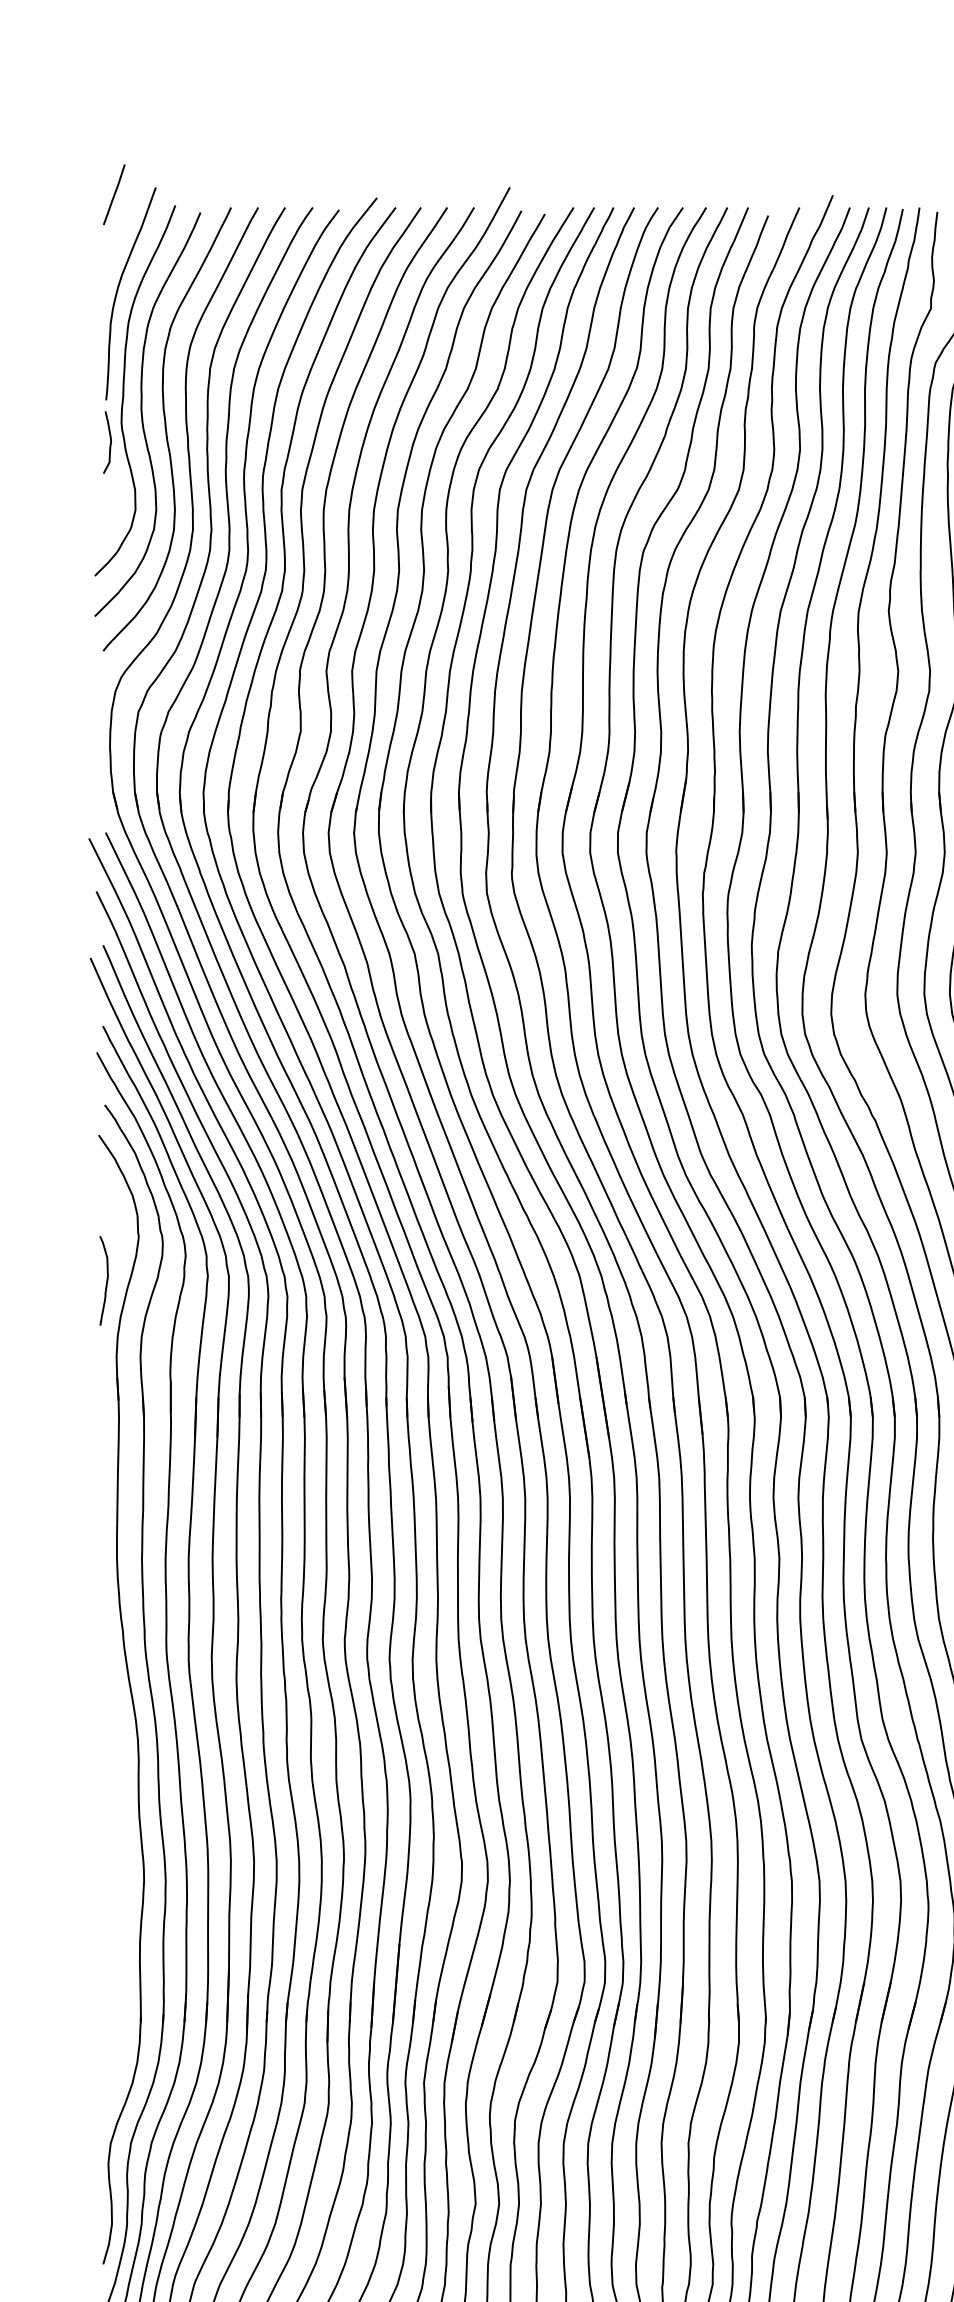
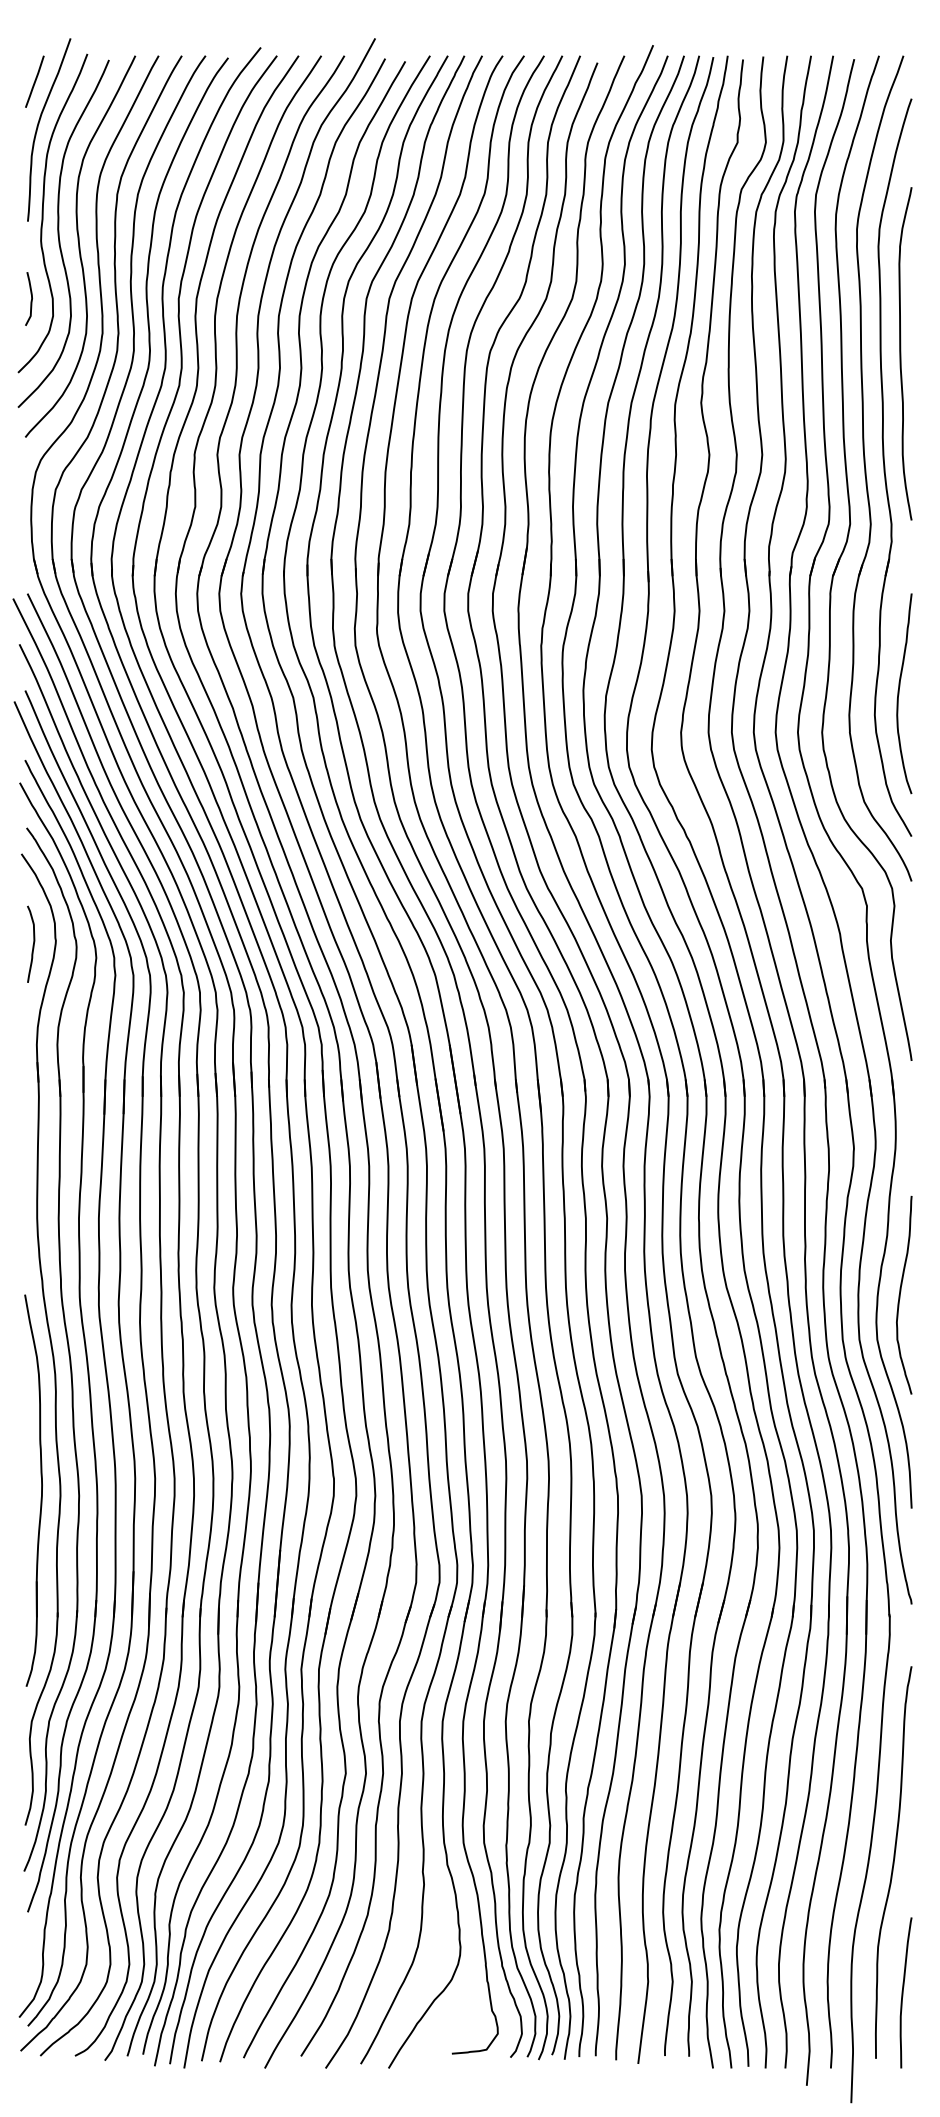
line: (113, 194) -> (34, 81), moved
curve: (109, 444) -> (30, 300), moved
curve: (105, 1281) -> (32, 944), moved
part: (122, 1874) -> (41, 1490), added

